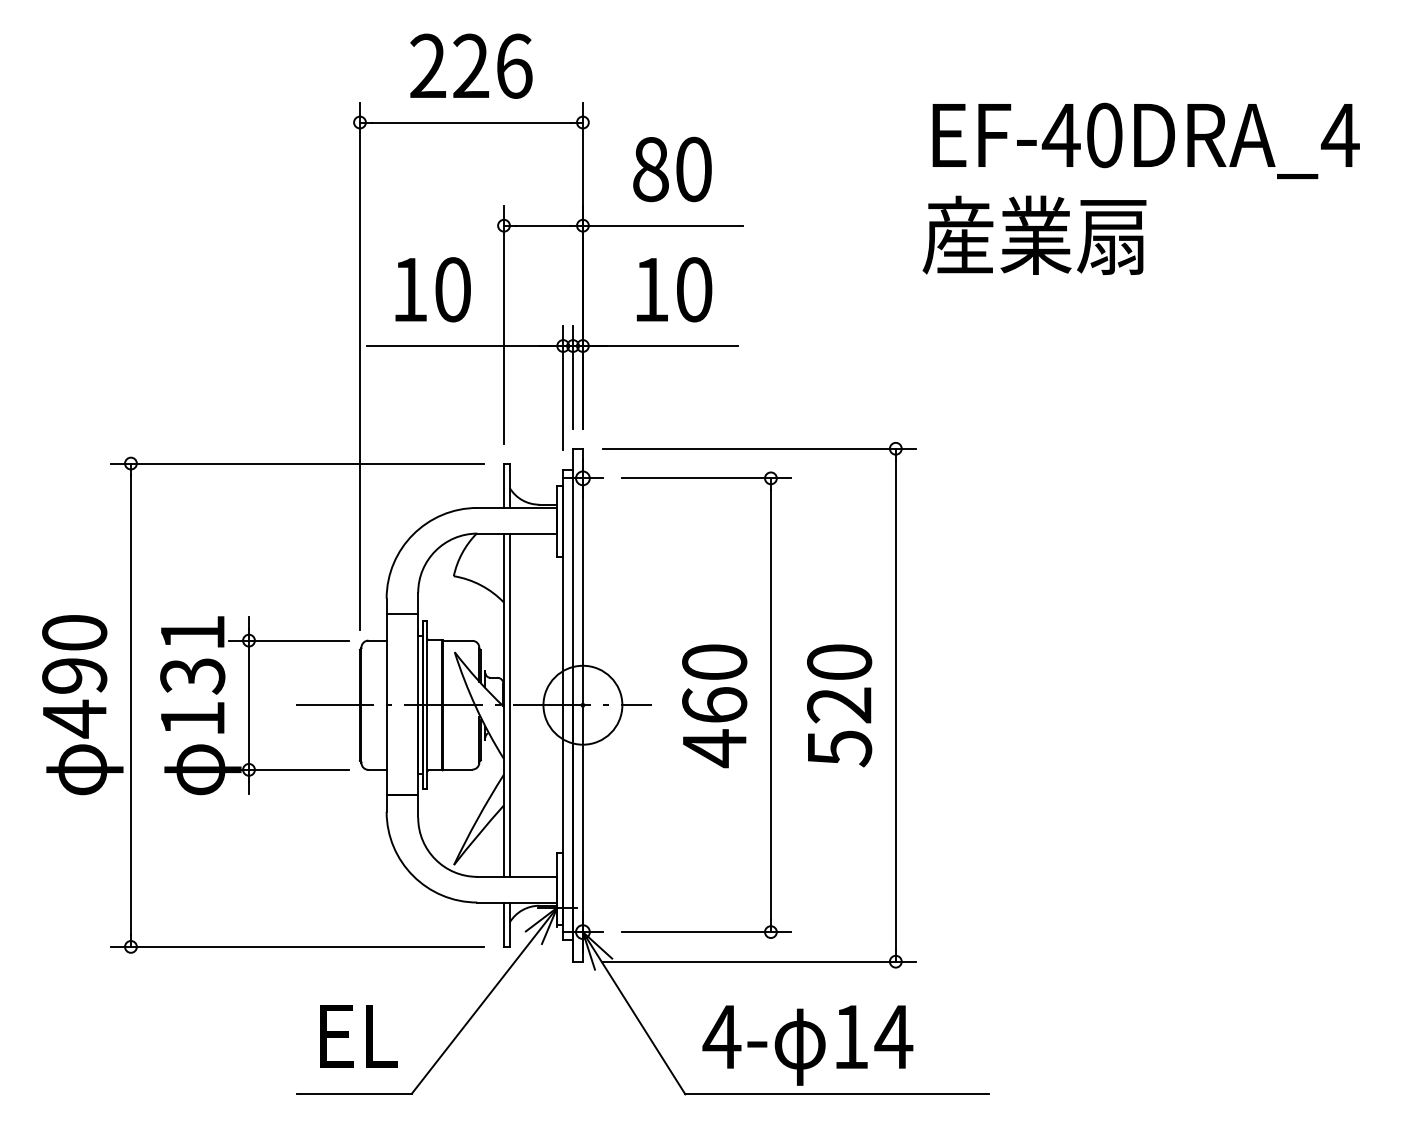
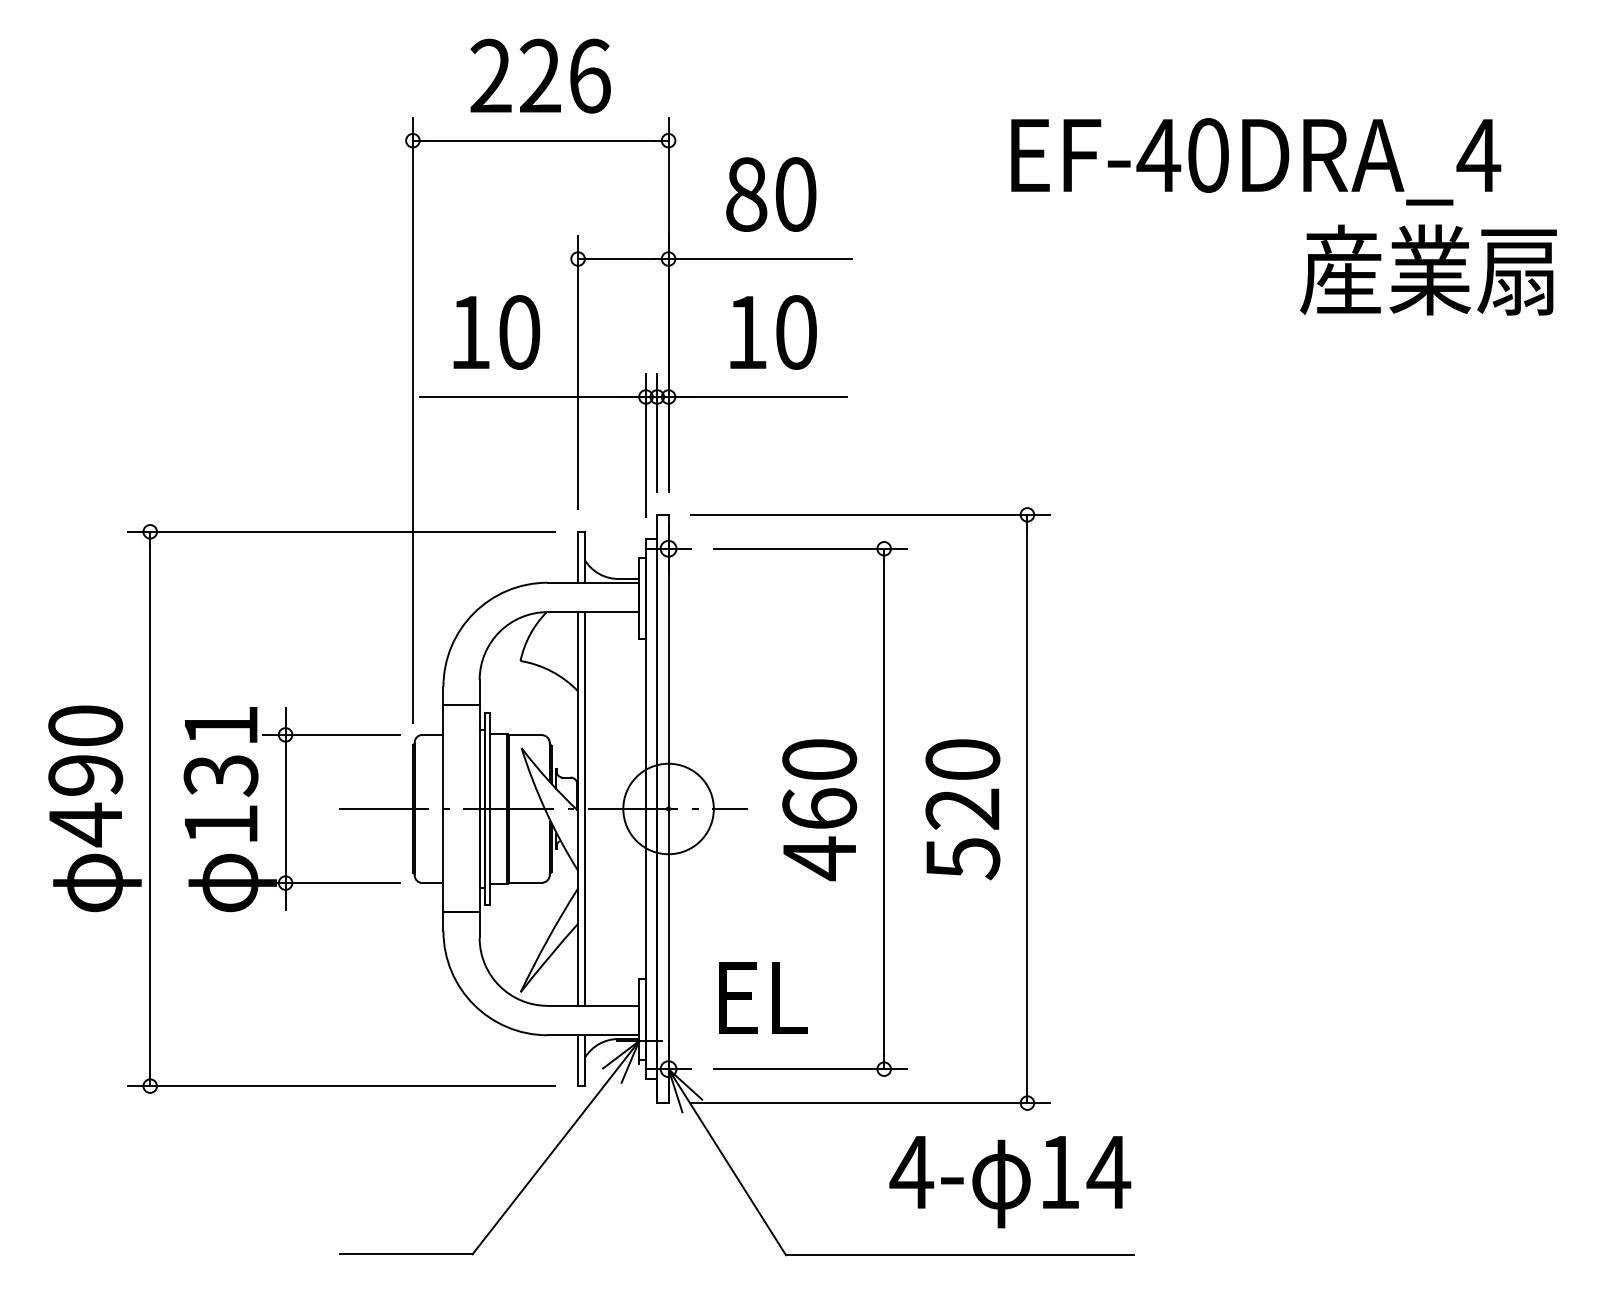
text: (1145, 140) -> (1255, 161), moved
text: (1034, 234) -> (1428, 269), moved
text: (358, 1036) -> (763, 998), moved
text: (807, 1045) -> (1009, 1182), moved

